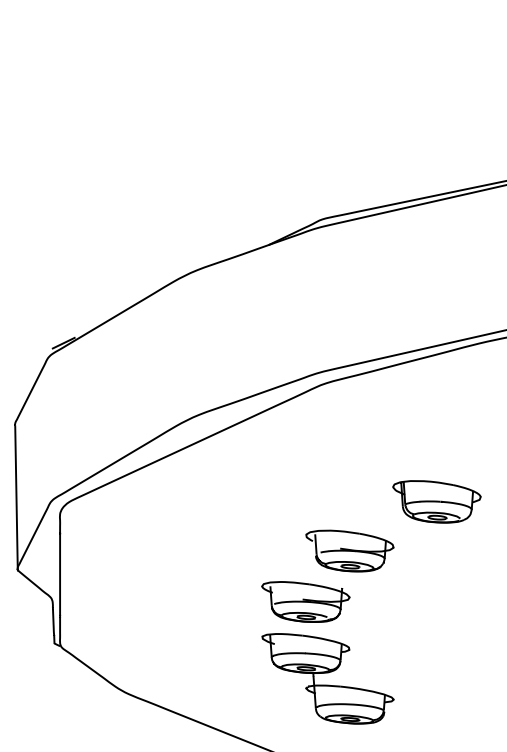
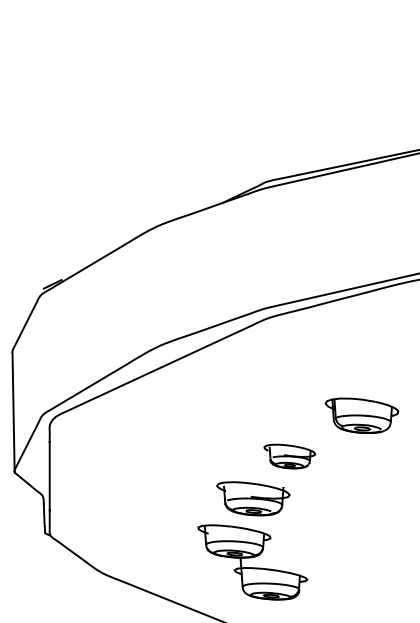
part: (349, 550) -> (289, 456), size x0.7
part: (327, 678) -> (252, 562), moved

